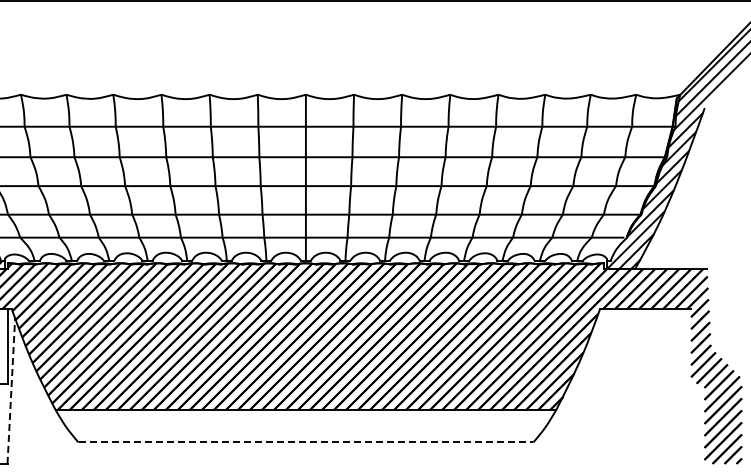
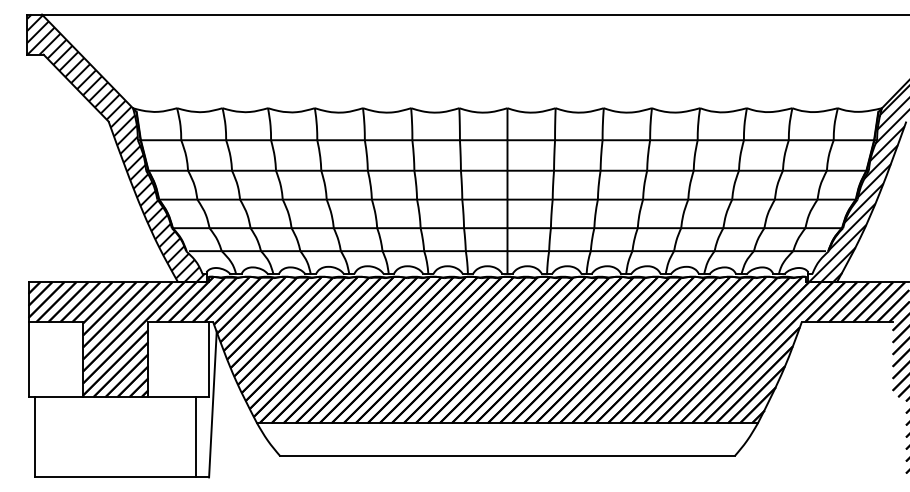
line: (10, 389) -> (212, 403), dashed -> solid
line: (305, 442) -> (507, 456), dashed -> solid

